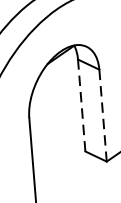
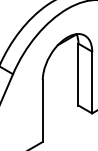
line: (81, 105) -> (78, 74), dashed -> solid
line: (103, 115) -> (92, 82), dashed -> solid

